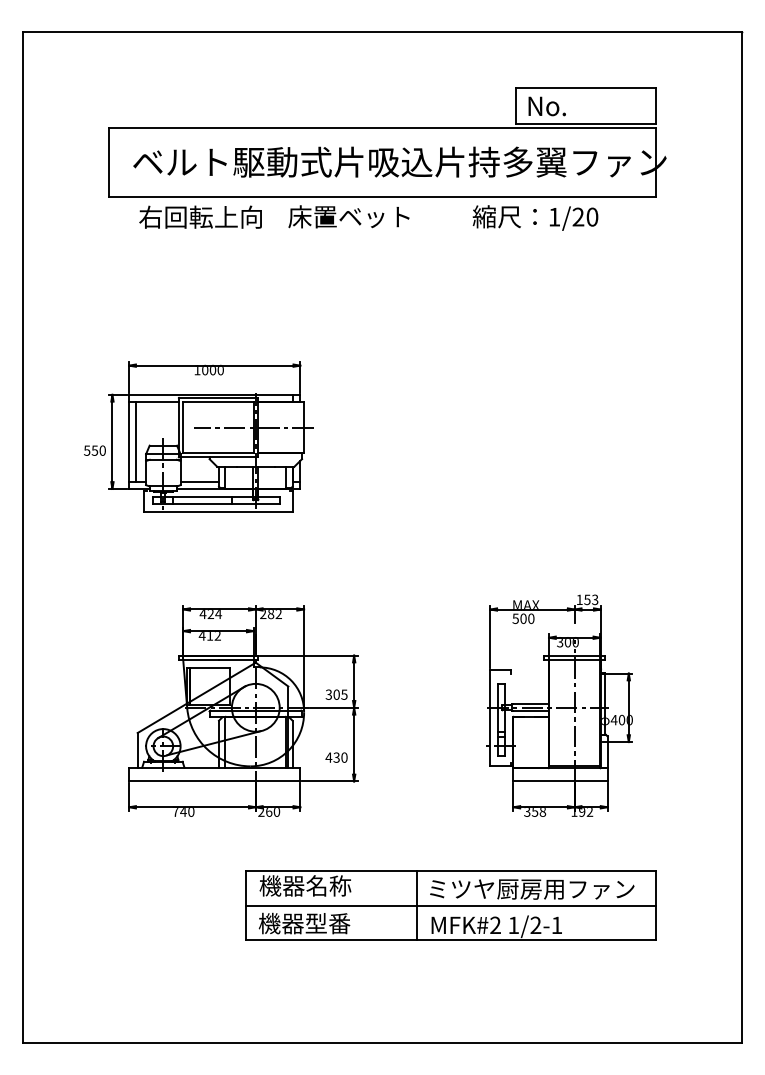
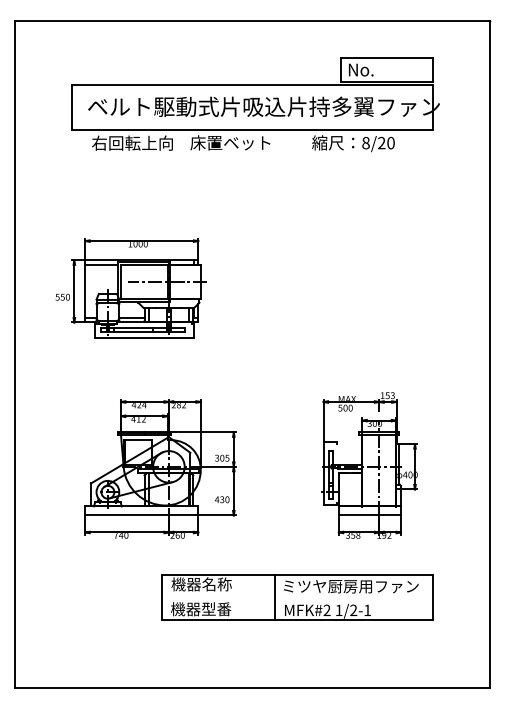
text: (553, 216) -> (365, 142), 1/20 -> 8/20
line: (135, 440) -> (89, 290), removed
line: (450, 905) -> (297, 597), removed

